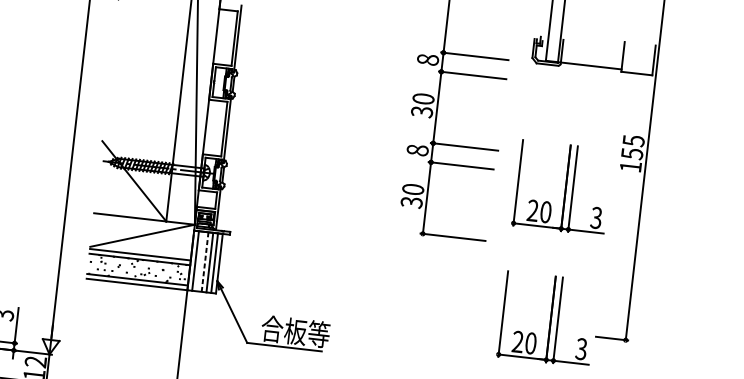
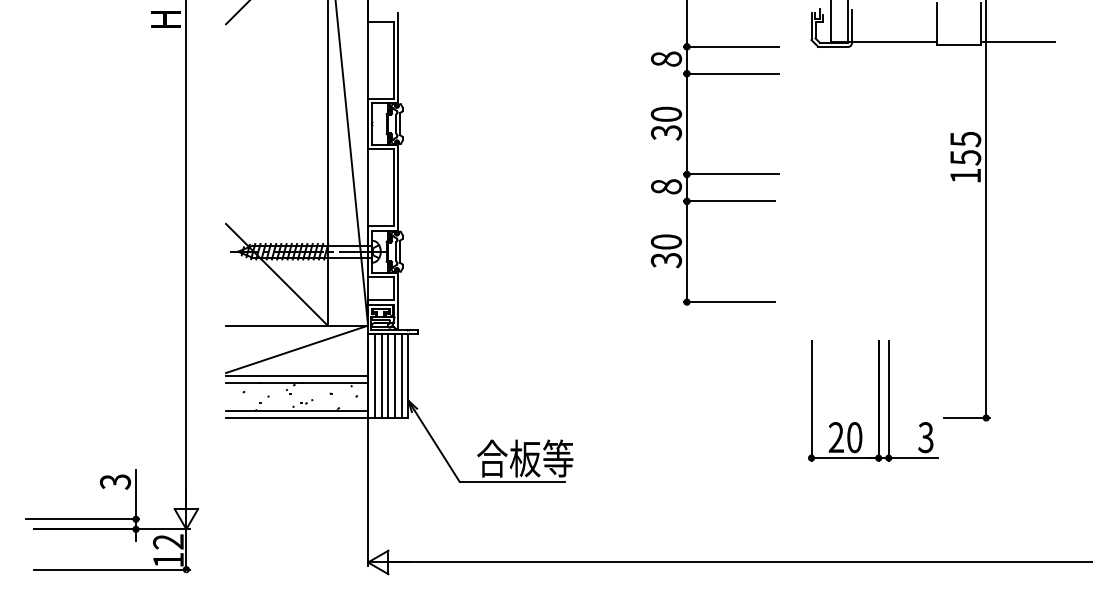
line: (679, 75) -> (1018, 41), added
part: (562, 187) -> (873, 215), removed
line: (200, 261) -> (381, 376), added
line: (205, 262) -> (388, 376), dashed -> solid

